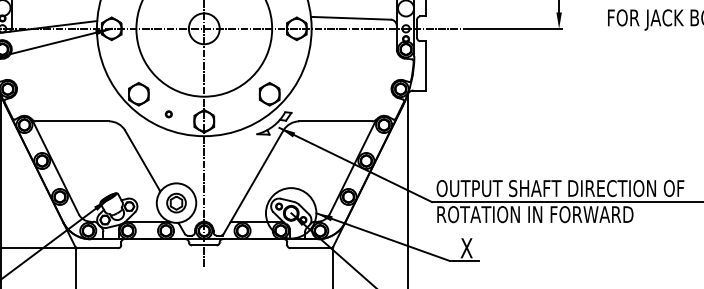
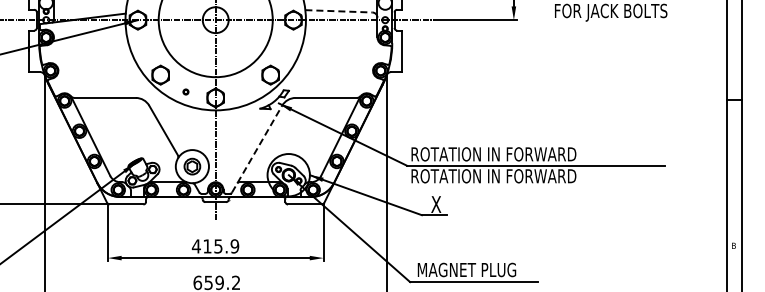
line: (350, 18) -> (338, 11), solid -> dashed
line: (253, 181) -> (257, 148), solid -> dashed
text: (561, 188) -> (515, 154), OUTPUT SHAFT DIRECTION OF -> ROTATION IN FORWARD

